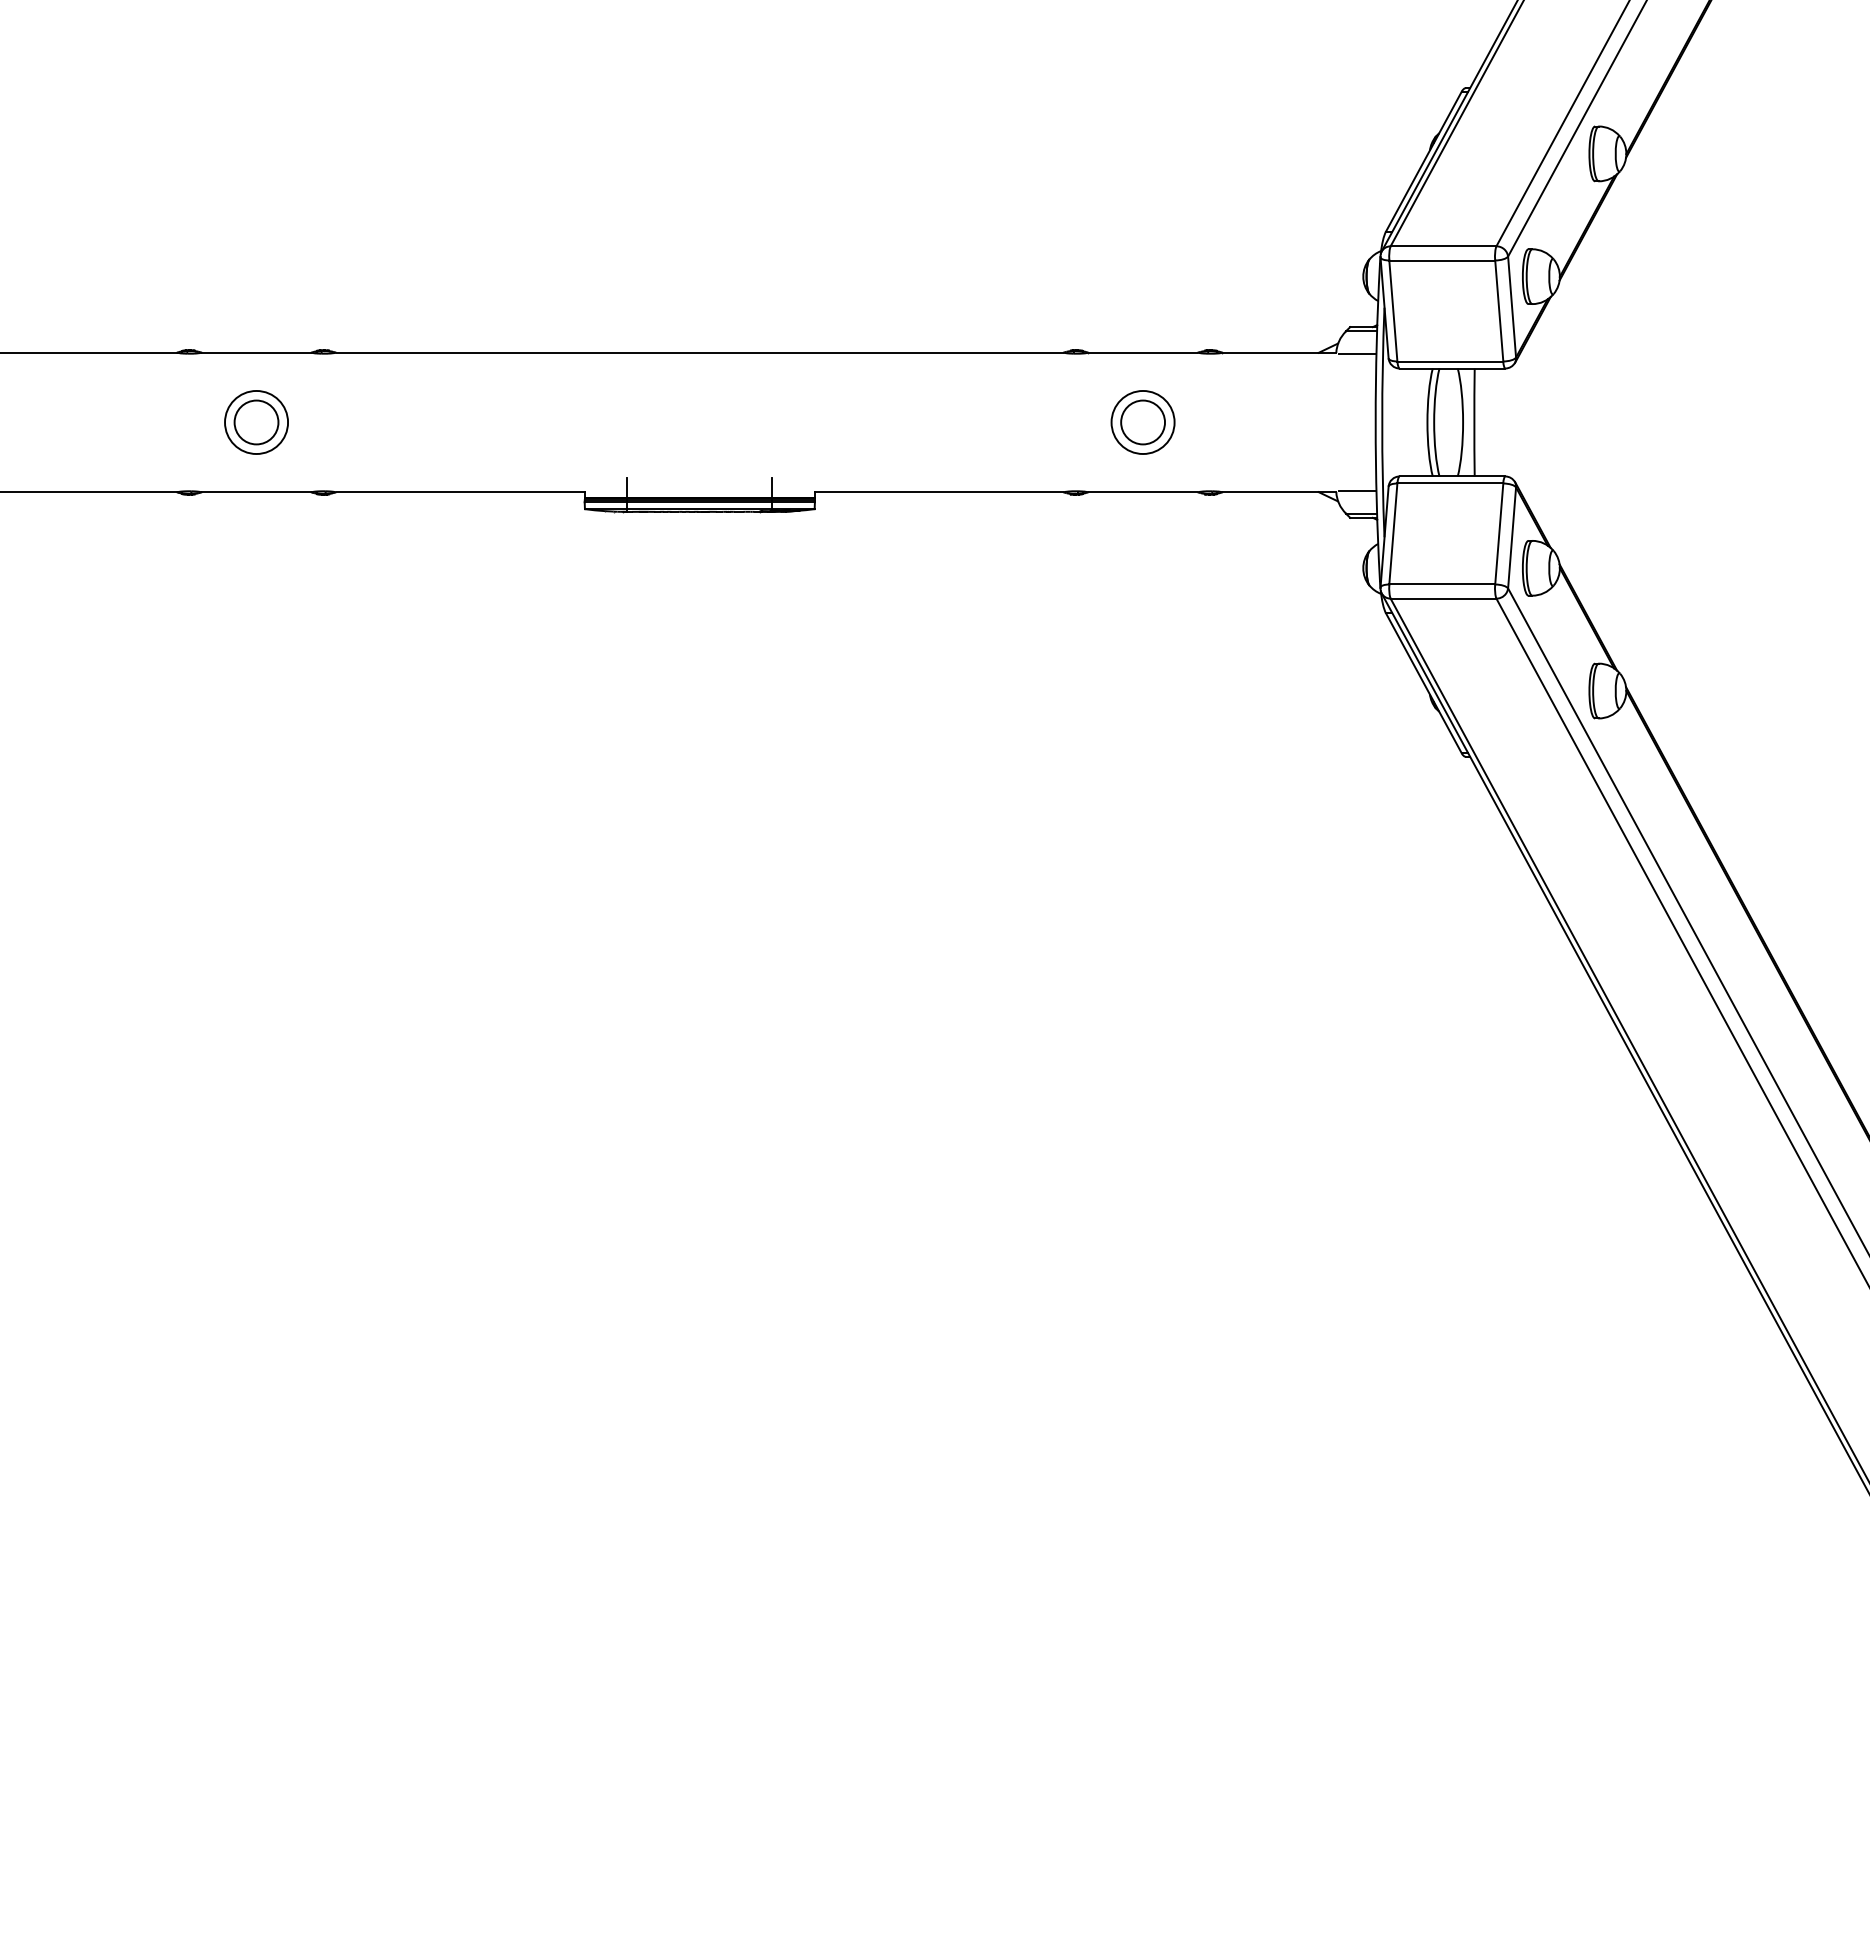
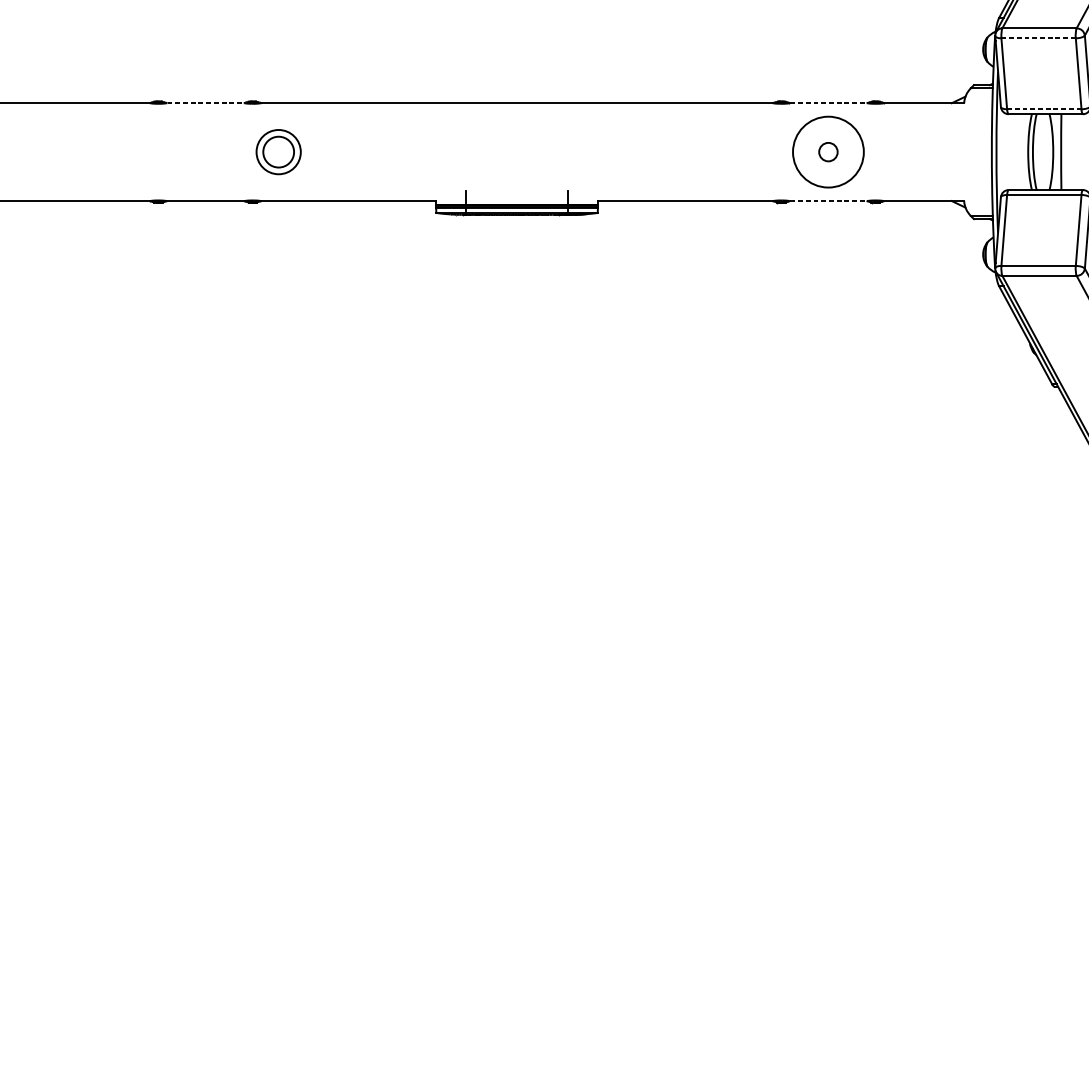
line: (1442, 260) -> (1038, 38), solid -> dashed
line: (257, 352) -> (206, 102), solid -> dashed
line: (1143, 352) -> (828, 102), solid -> dashed
line: (1357, 354) -> (979, 104), removed
line: (1450, 361) -> (1044, 109), solid -> dashed
part: (256, 422) -> (278, 152), moved
circle: (1142, 422) -> (828, 152), size x1.6
circle: (1143, 422) -> (828, 152), size x0.6
line: (1357, 490) -> (979, 199), removed
line: (1143, 492) -> (828, 201), solid -> dashed

